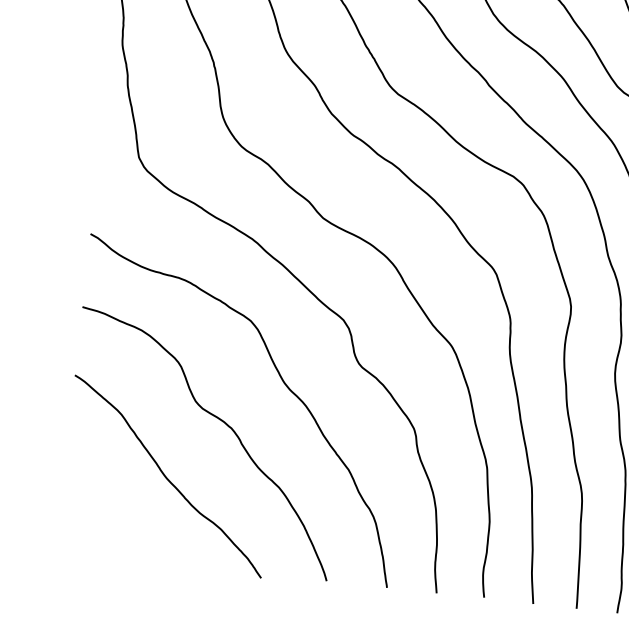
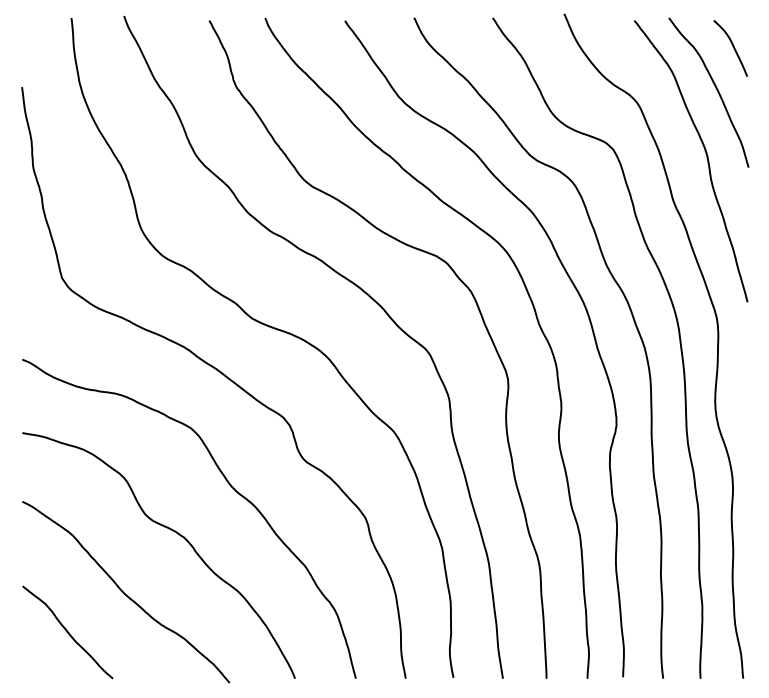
curve: (105, 510) -> (67, 632), added

